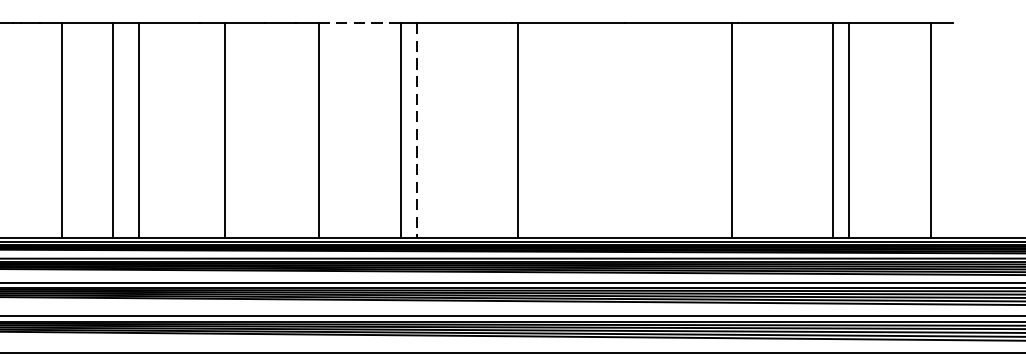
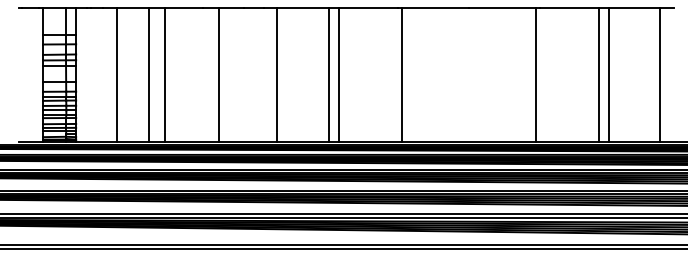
line: (360, 22) -> (303, 7), dashed -> solid
line: (416, 131) -> (338, 75), dashed -> solid

